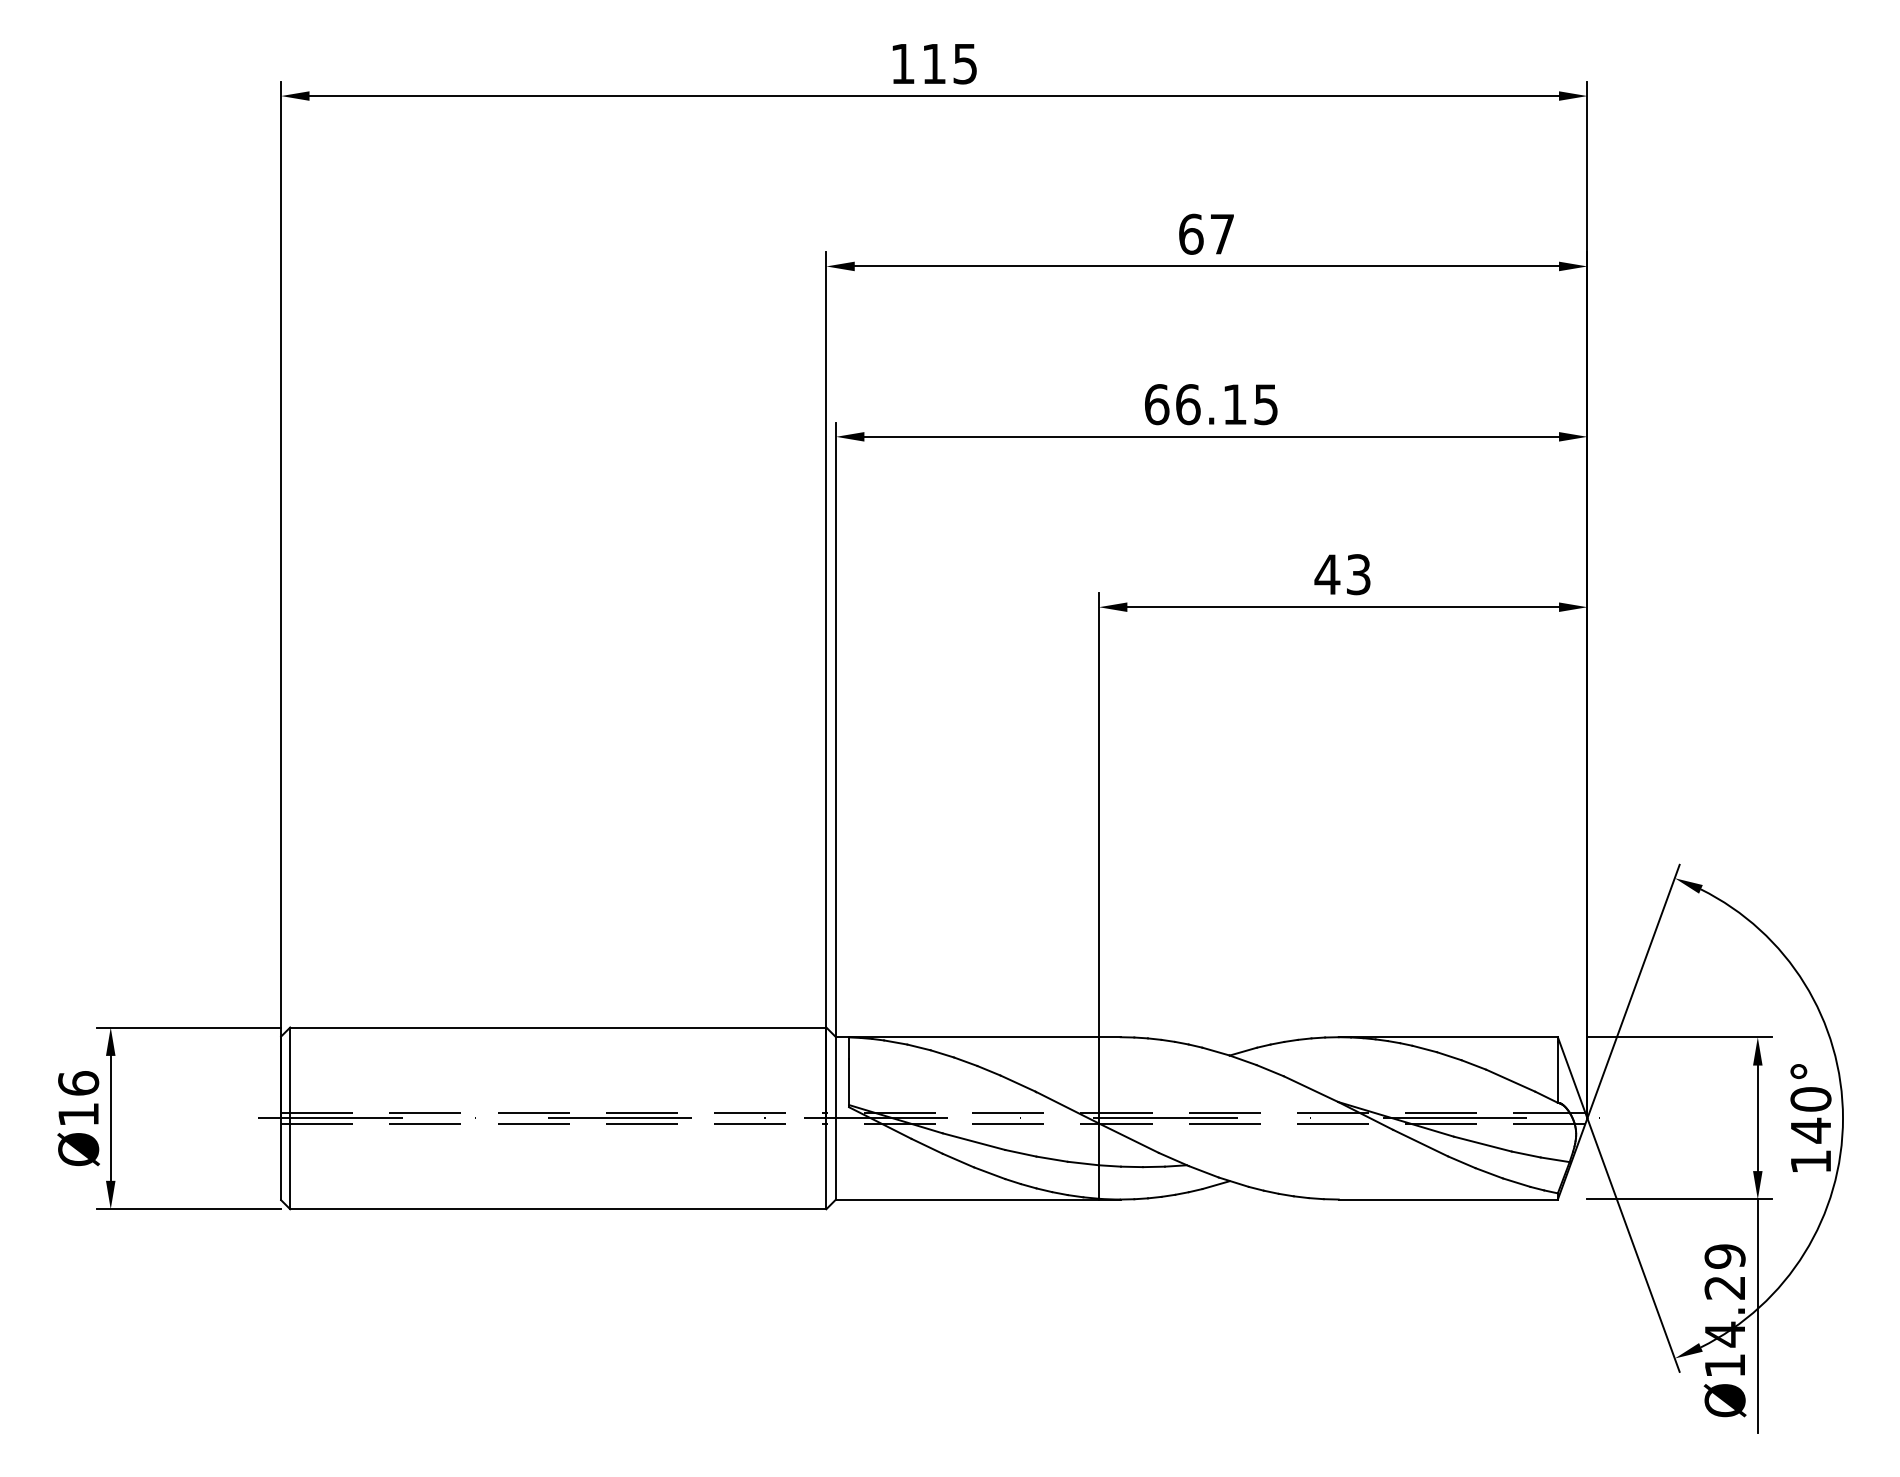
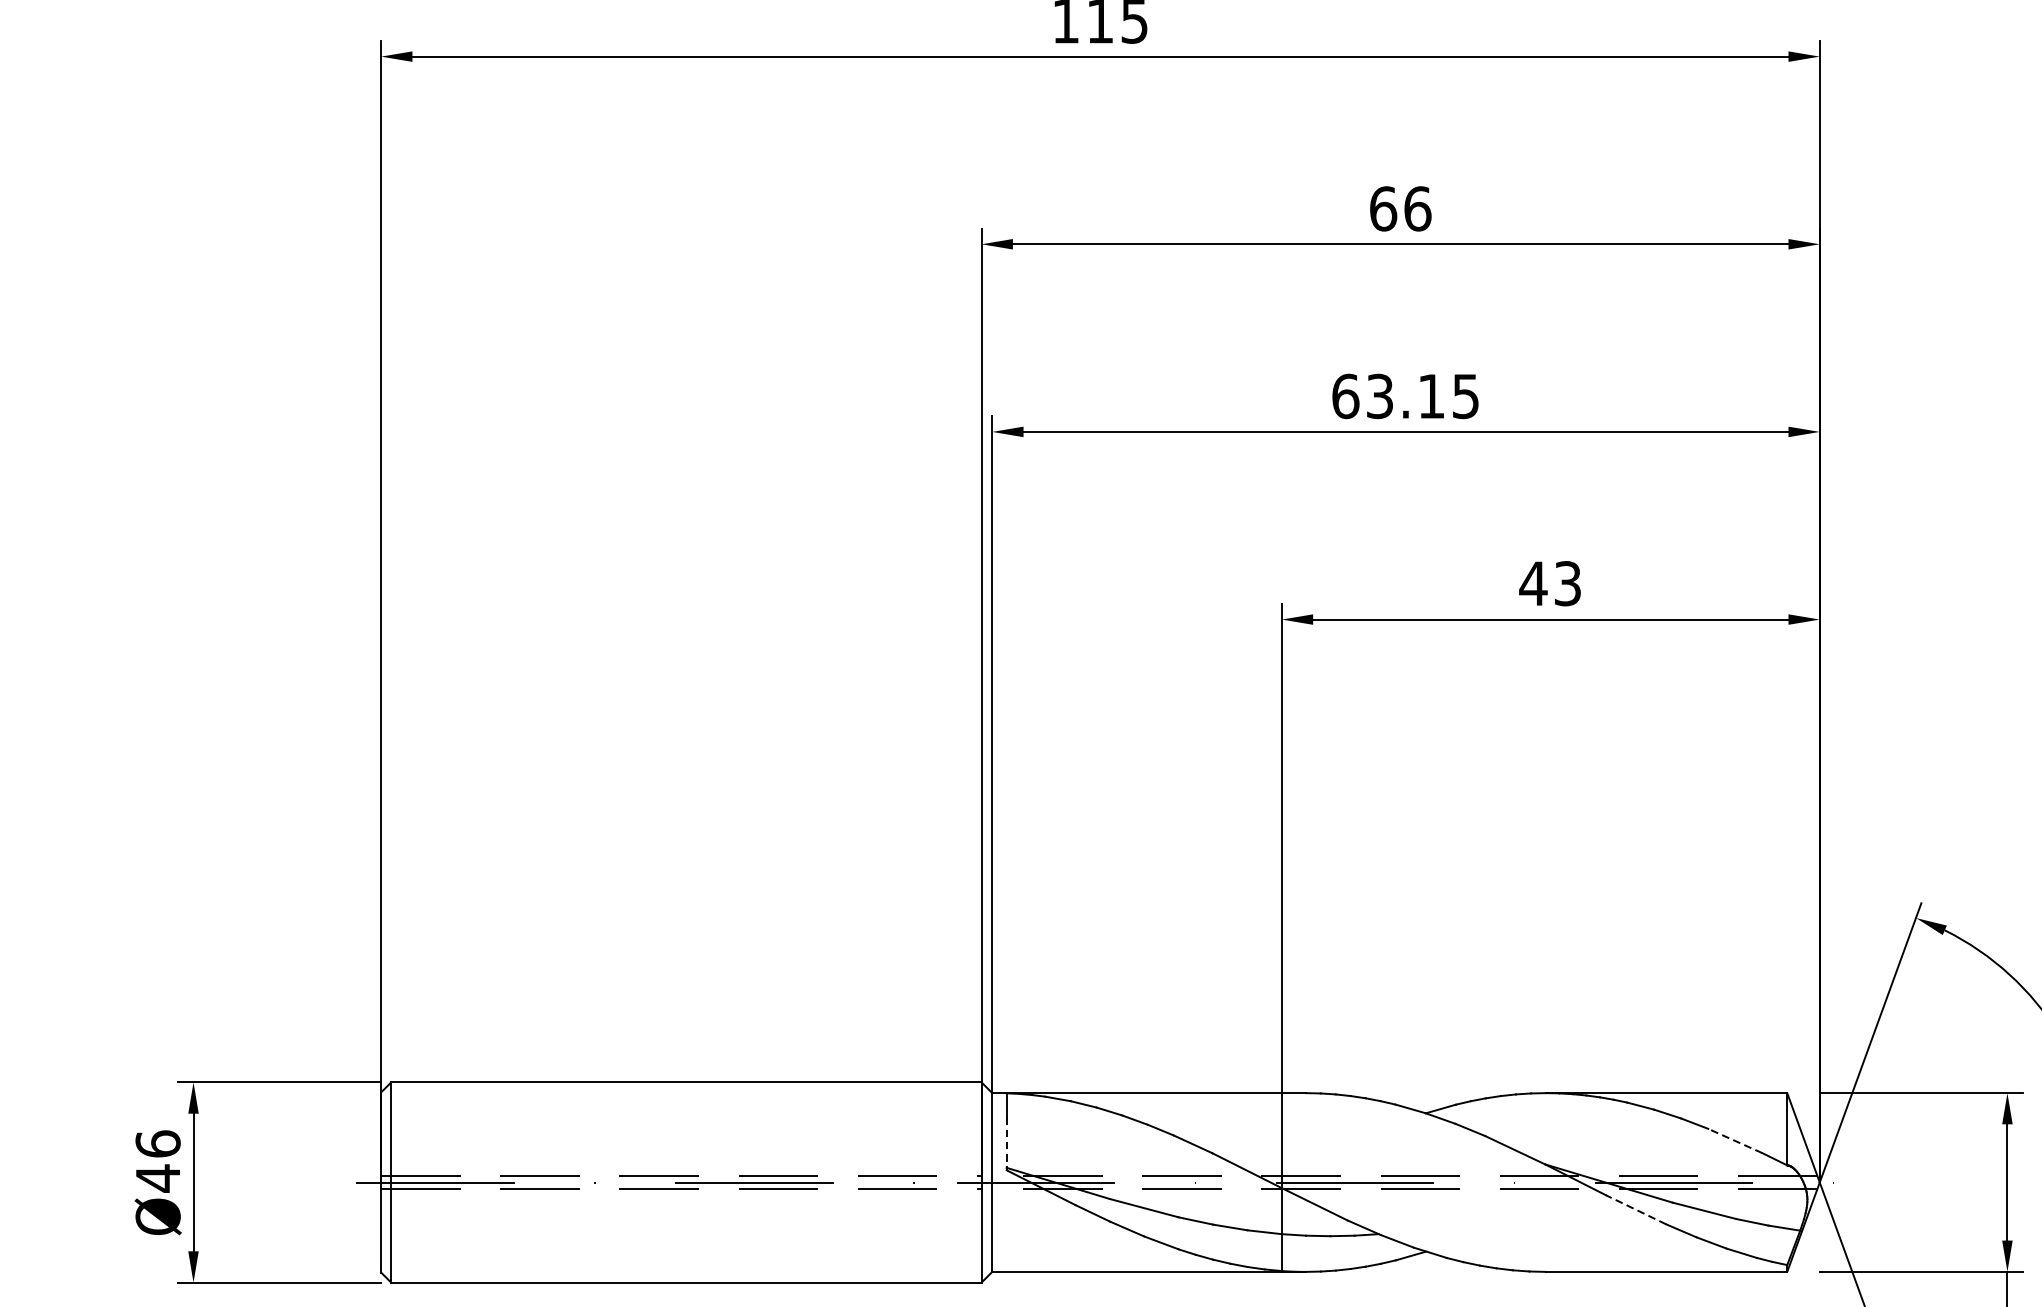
text: (1222, 233) -> (1417, 207), 67 -> 66
text: (1188, 404) -> (1380, 396), 66.15 -> 63.15
line: (1510, 1080) -> (1735, 1140), solid -> dashed
line: (849, 1083) -> (1007, 1144), solid -> dashed
text: (78, 1114) -> (158, 1178), Ø16 -> Ø46
line: (1420, 1142) -> (1635, 1209), solid -> dashed

